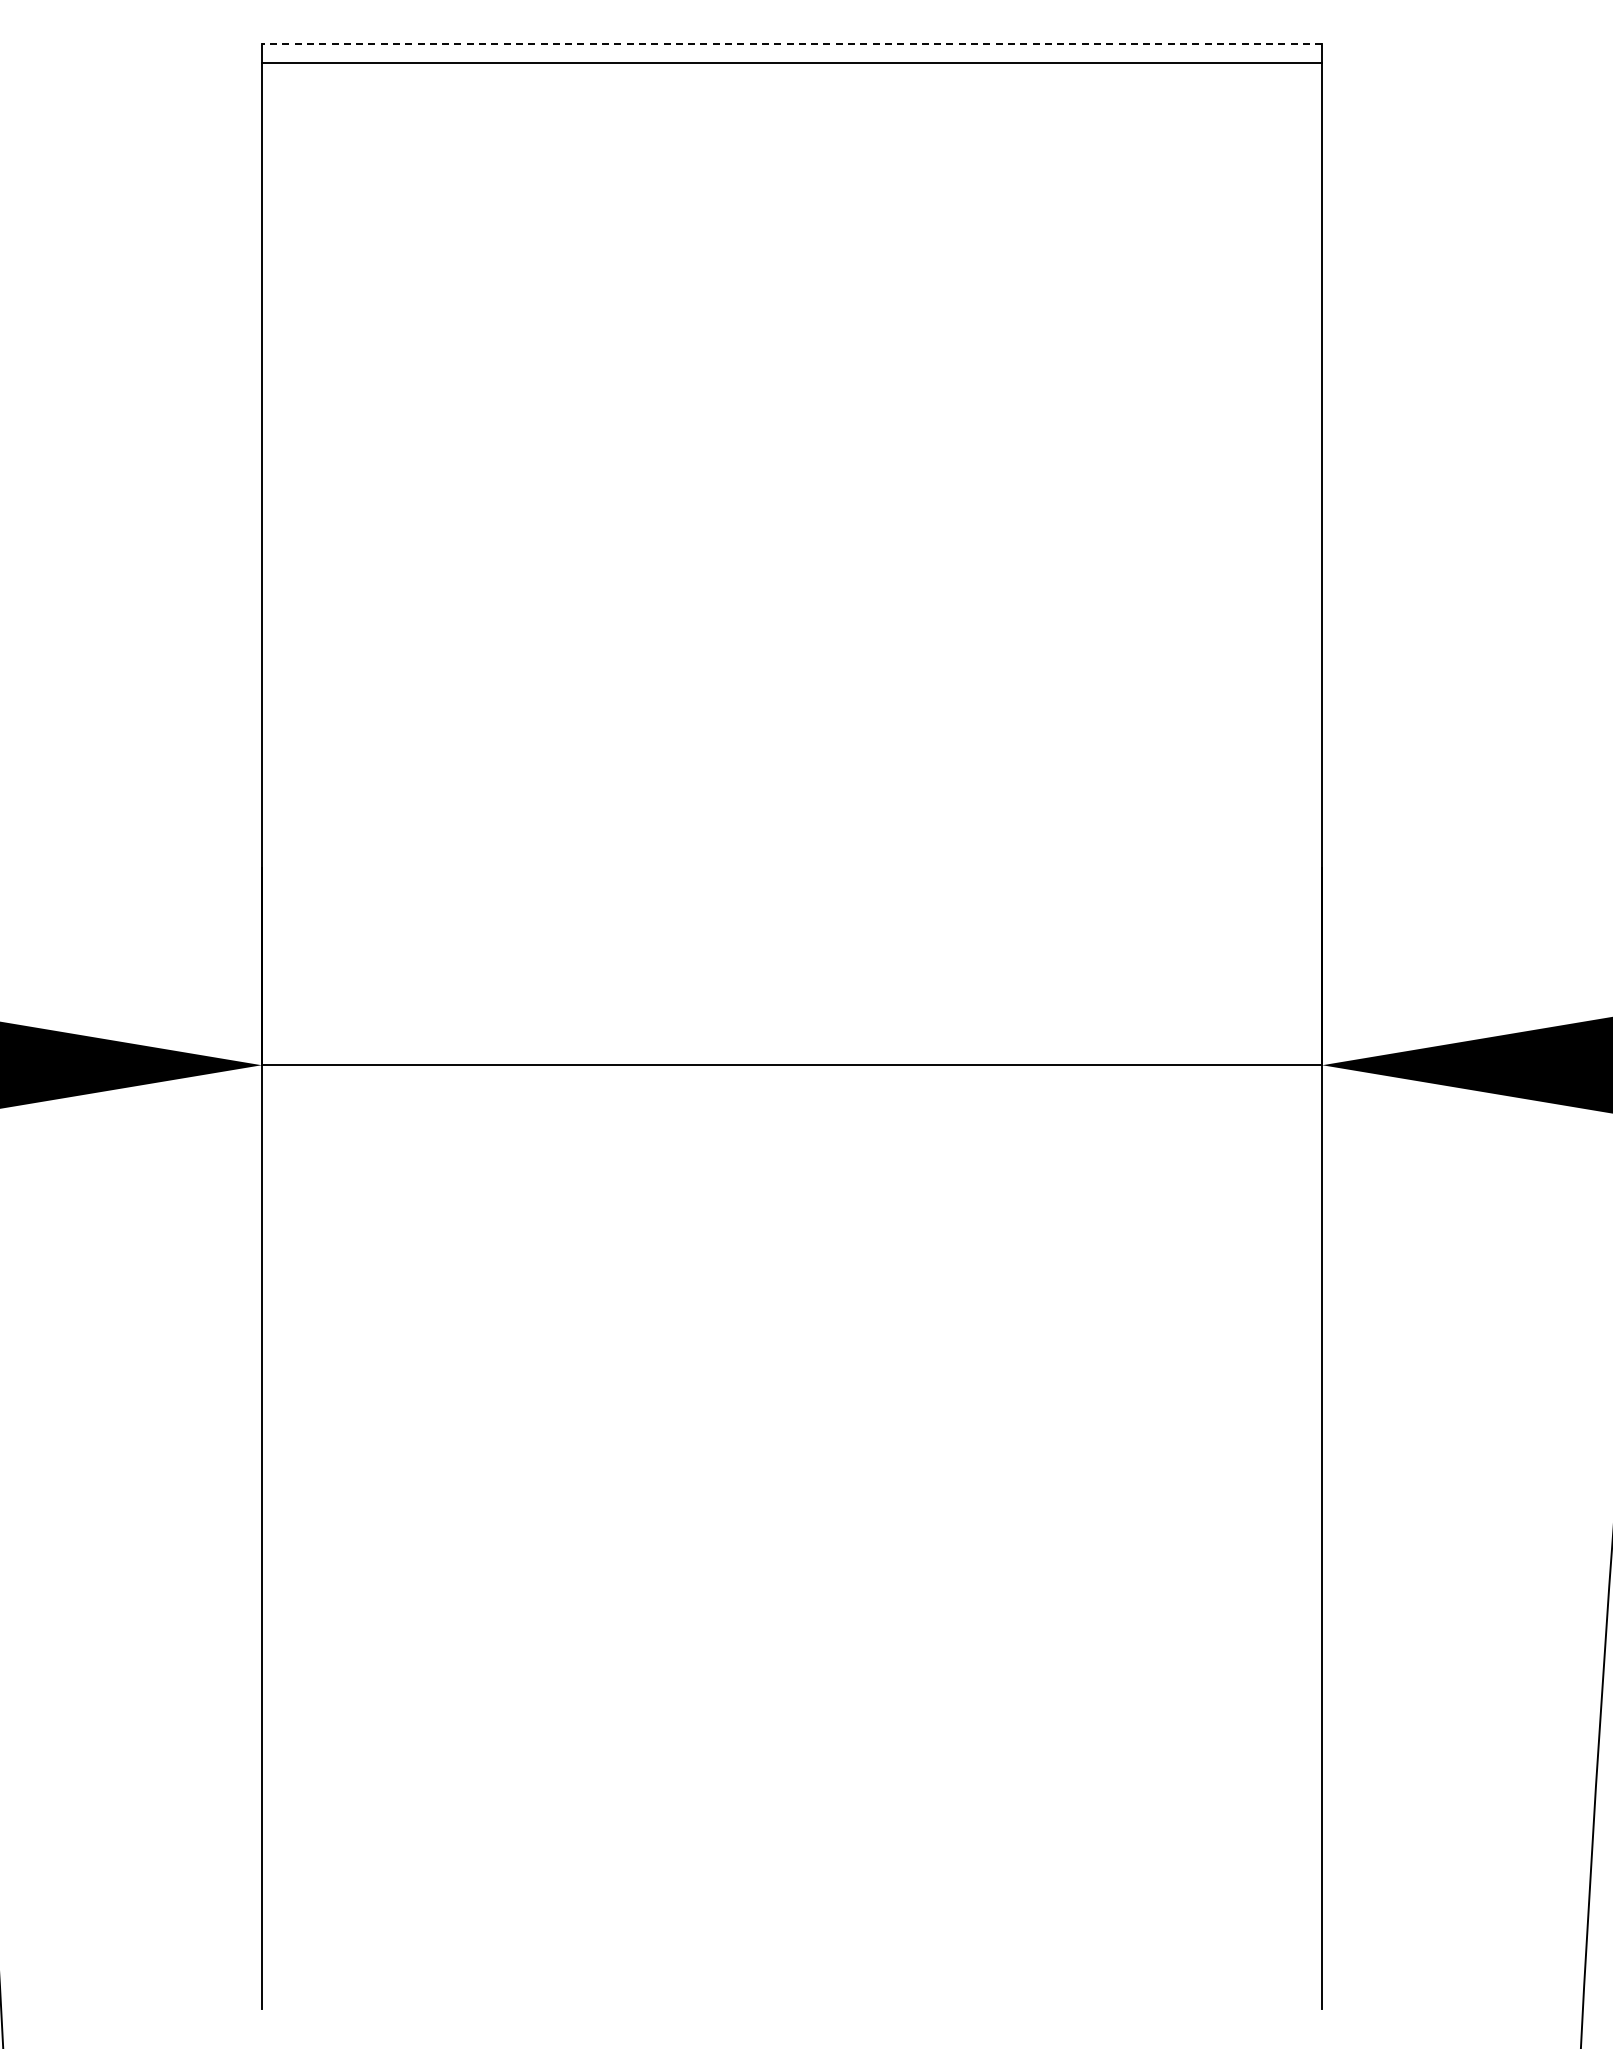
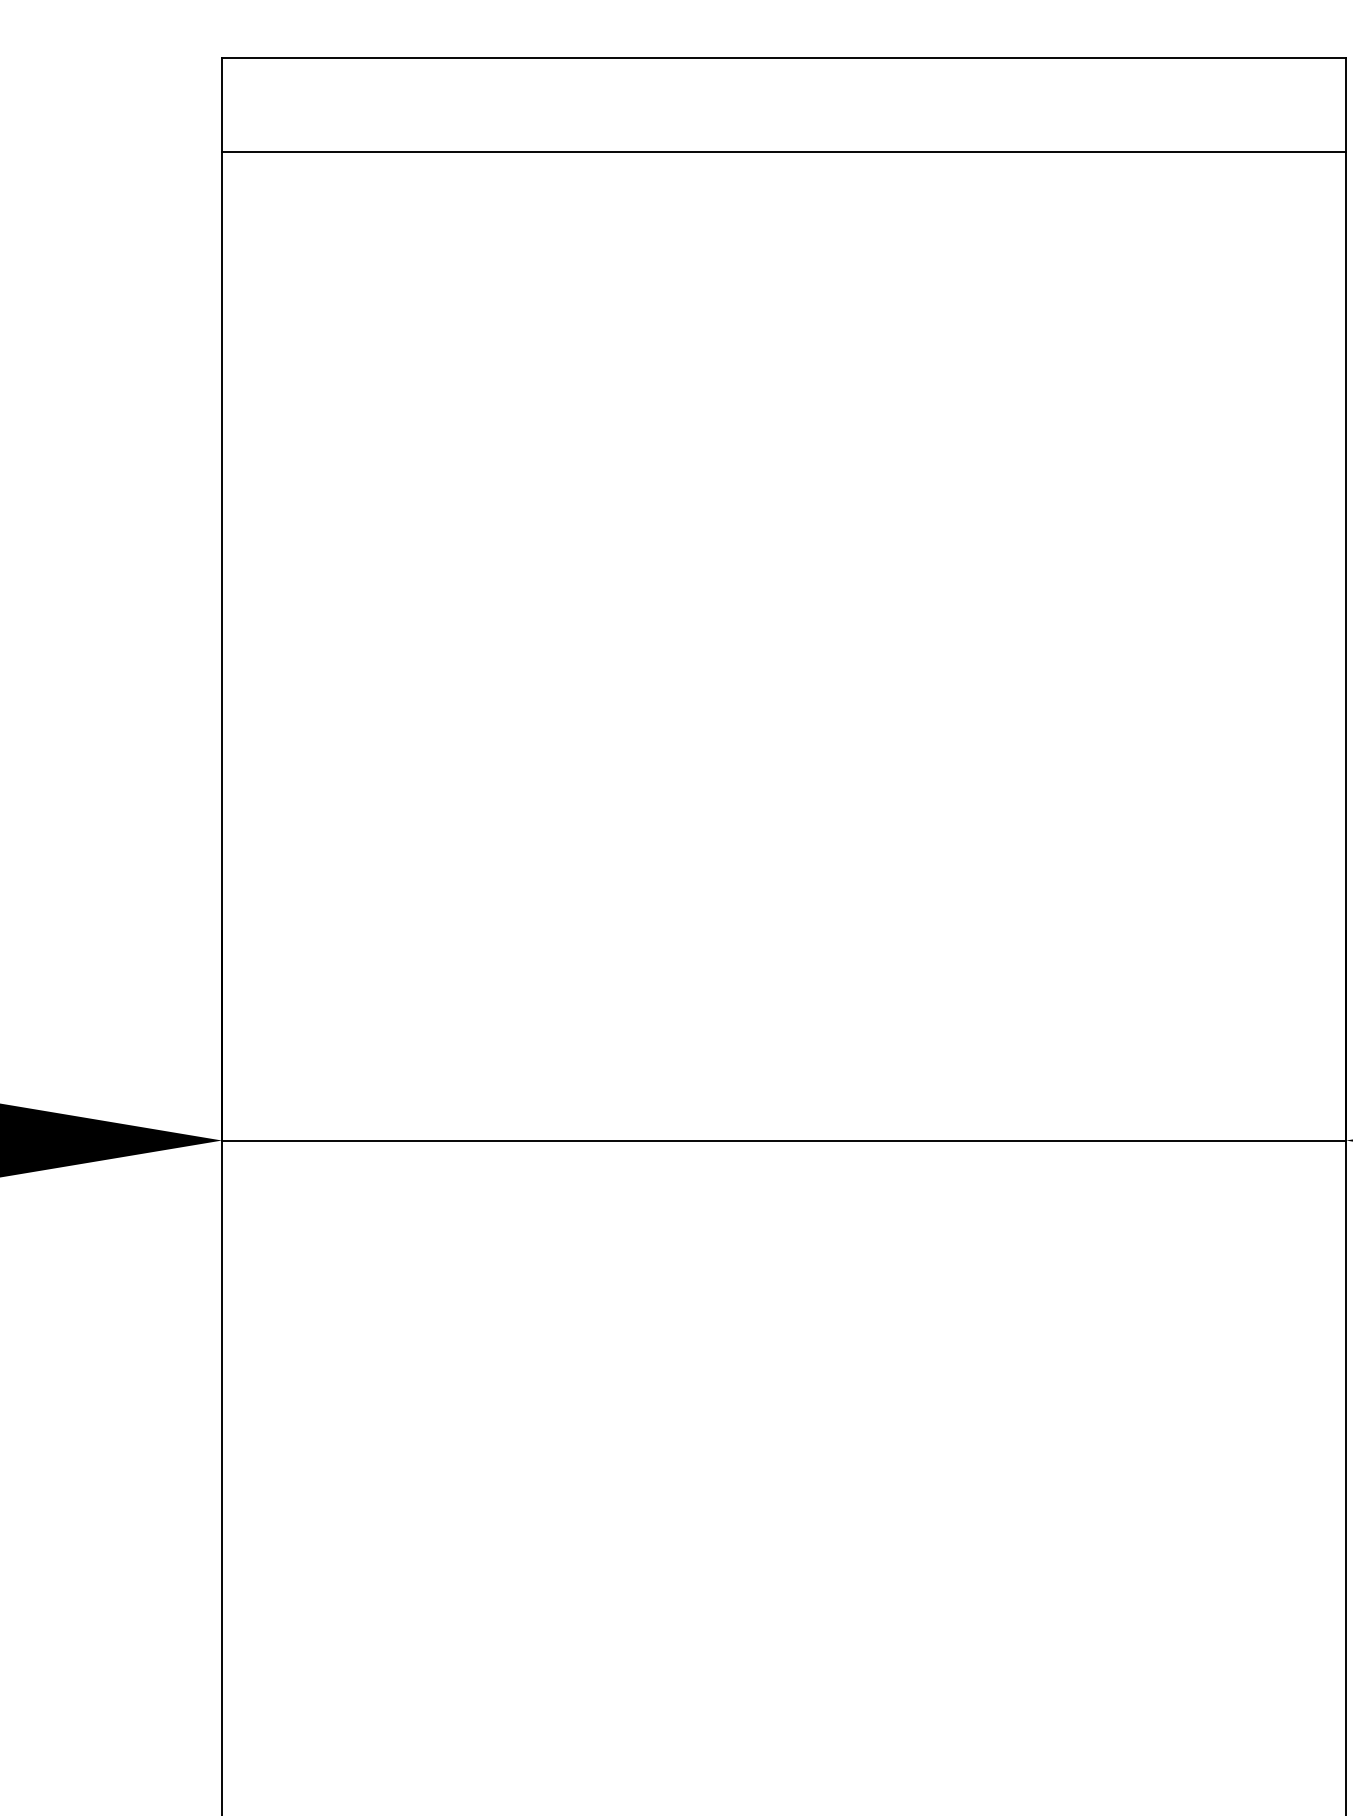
line: (791, 44) -> (783, 58), dashed -> solid
line: (791, 63) -> (783, 151), moved

